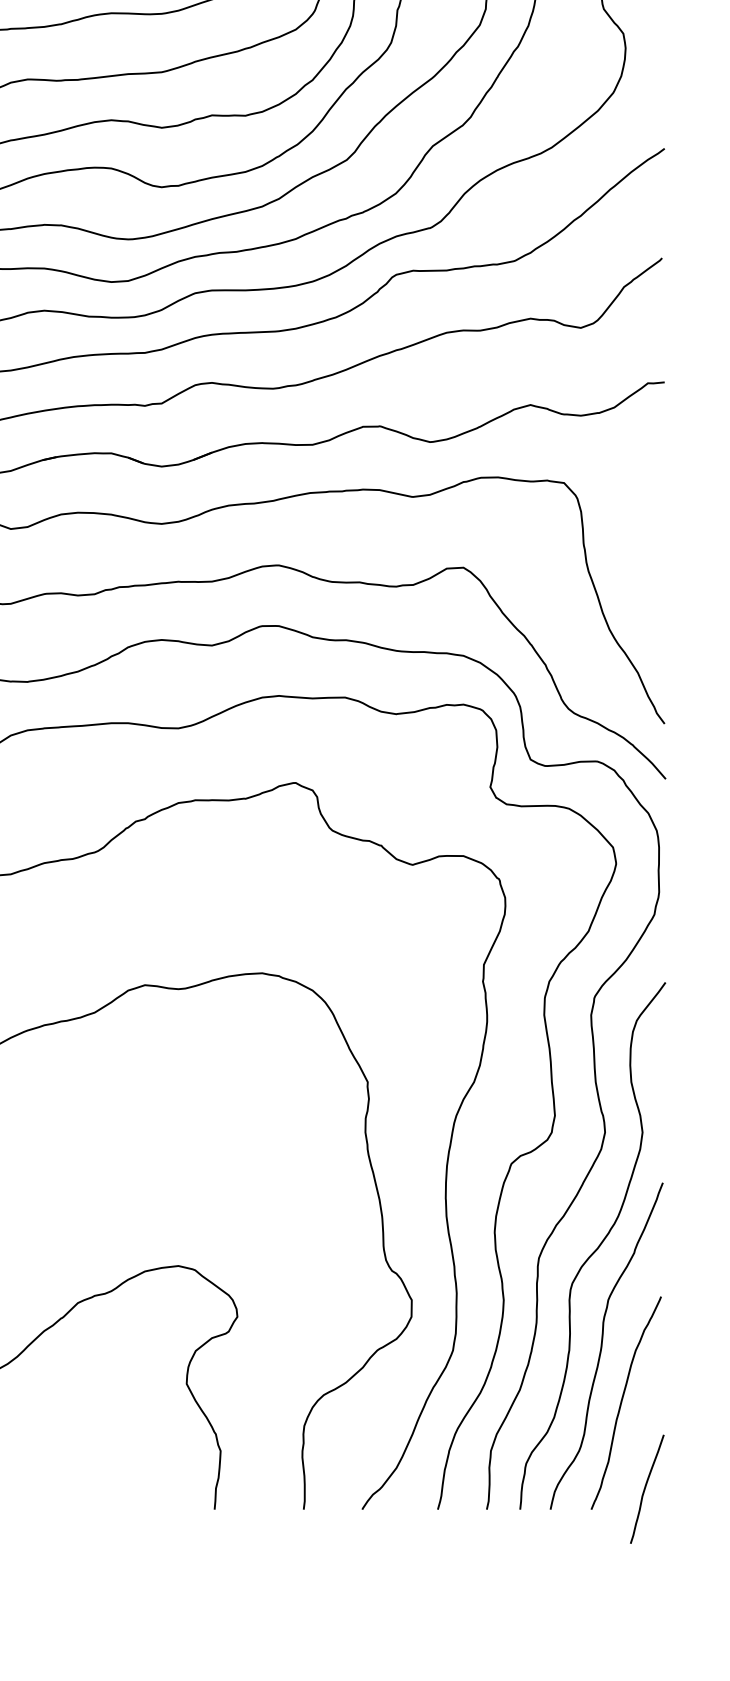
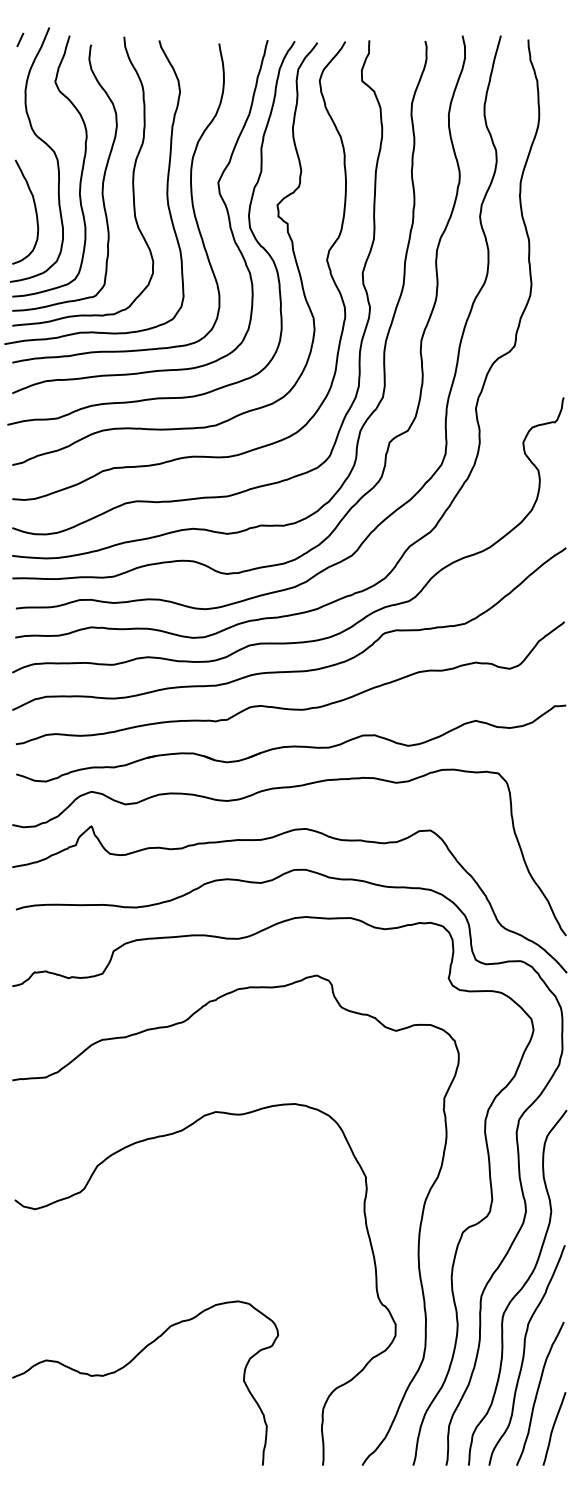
curve: (647, 1487) -> (554, 1427), moved

